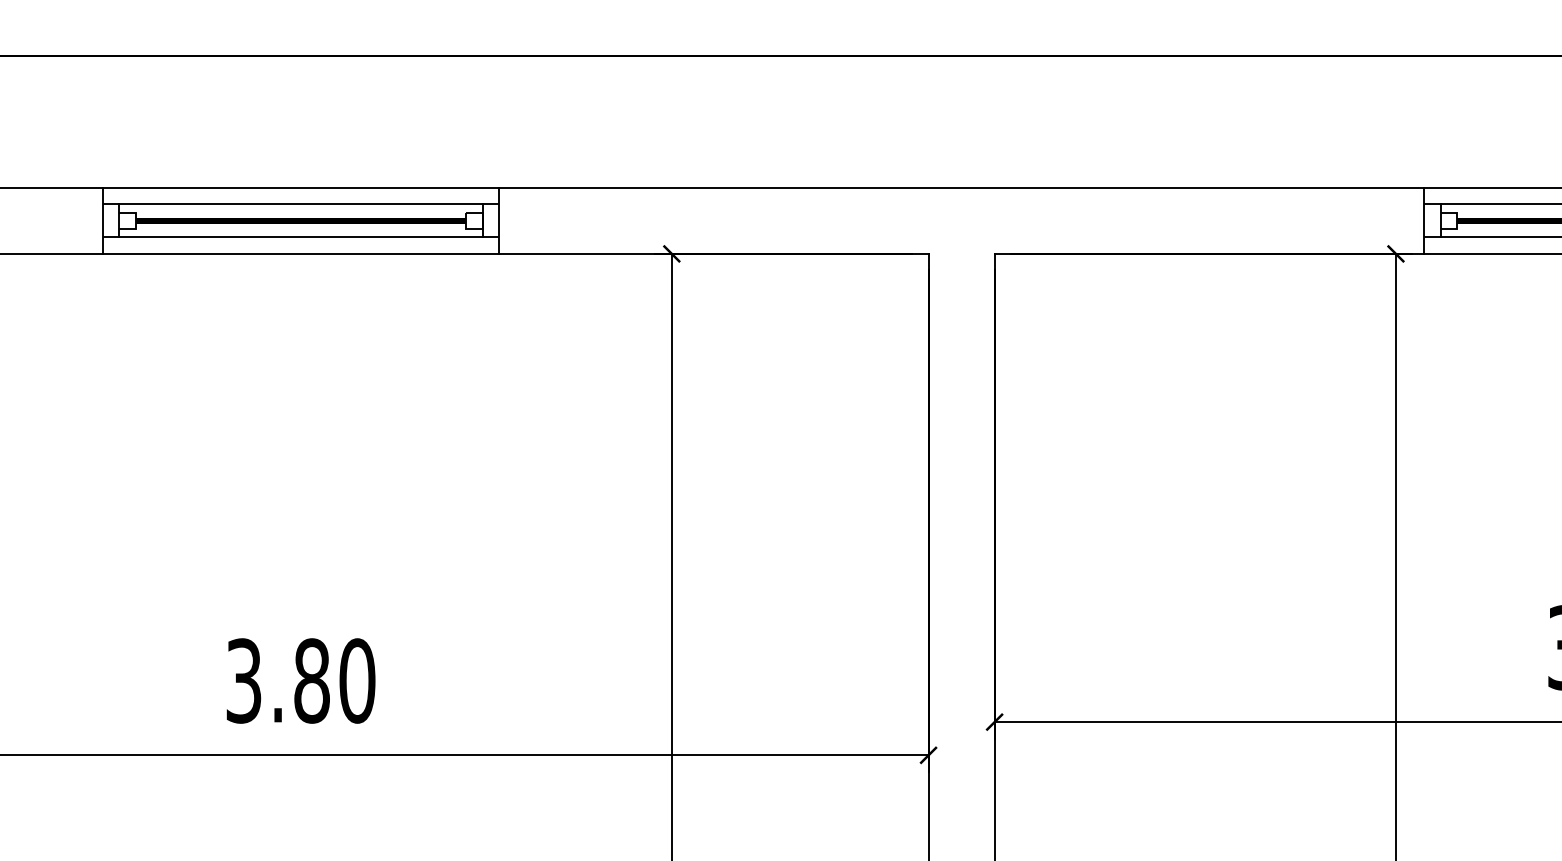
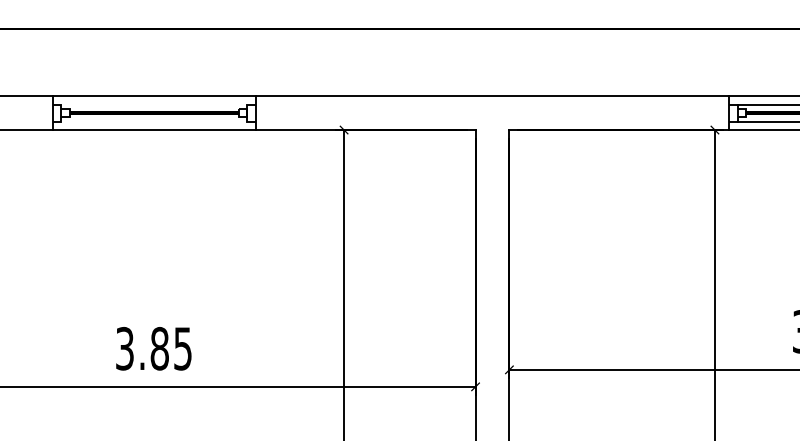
line: (301, 203) -> (154, 104), removed
line: (301, 237) -> (154, 121), removed
text: (358, 680) -> (183, 348), 3.80 -> 3.85

